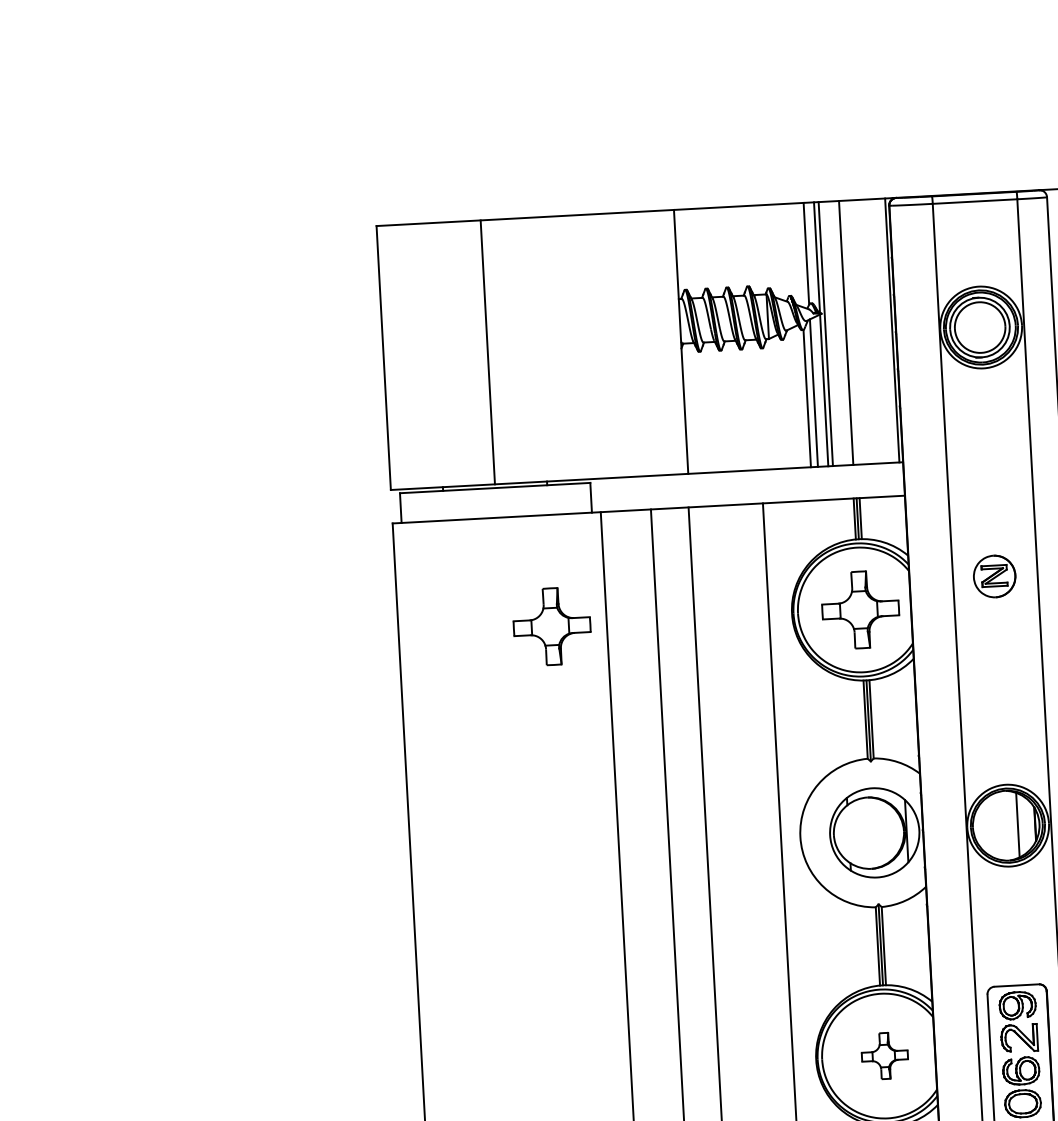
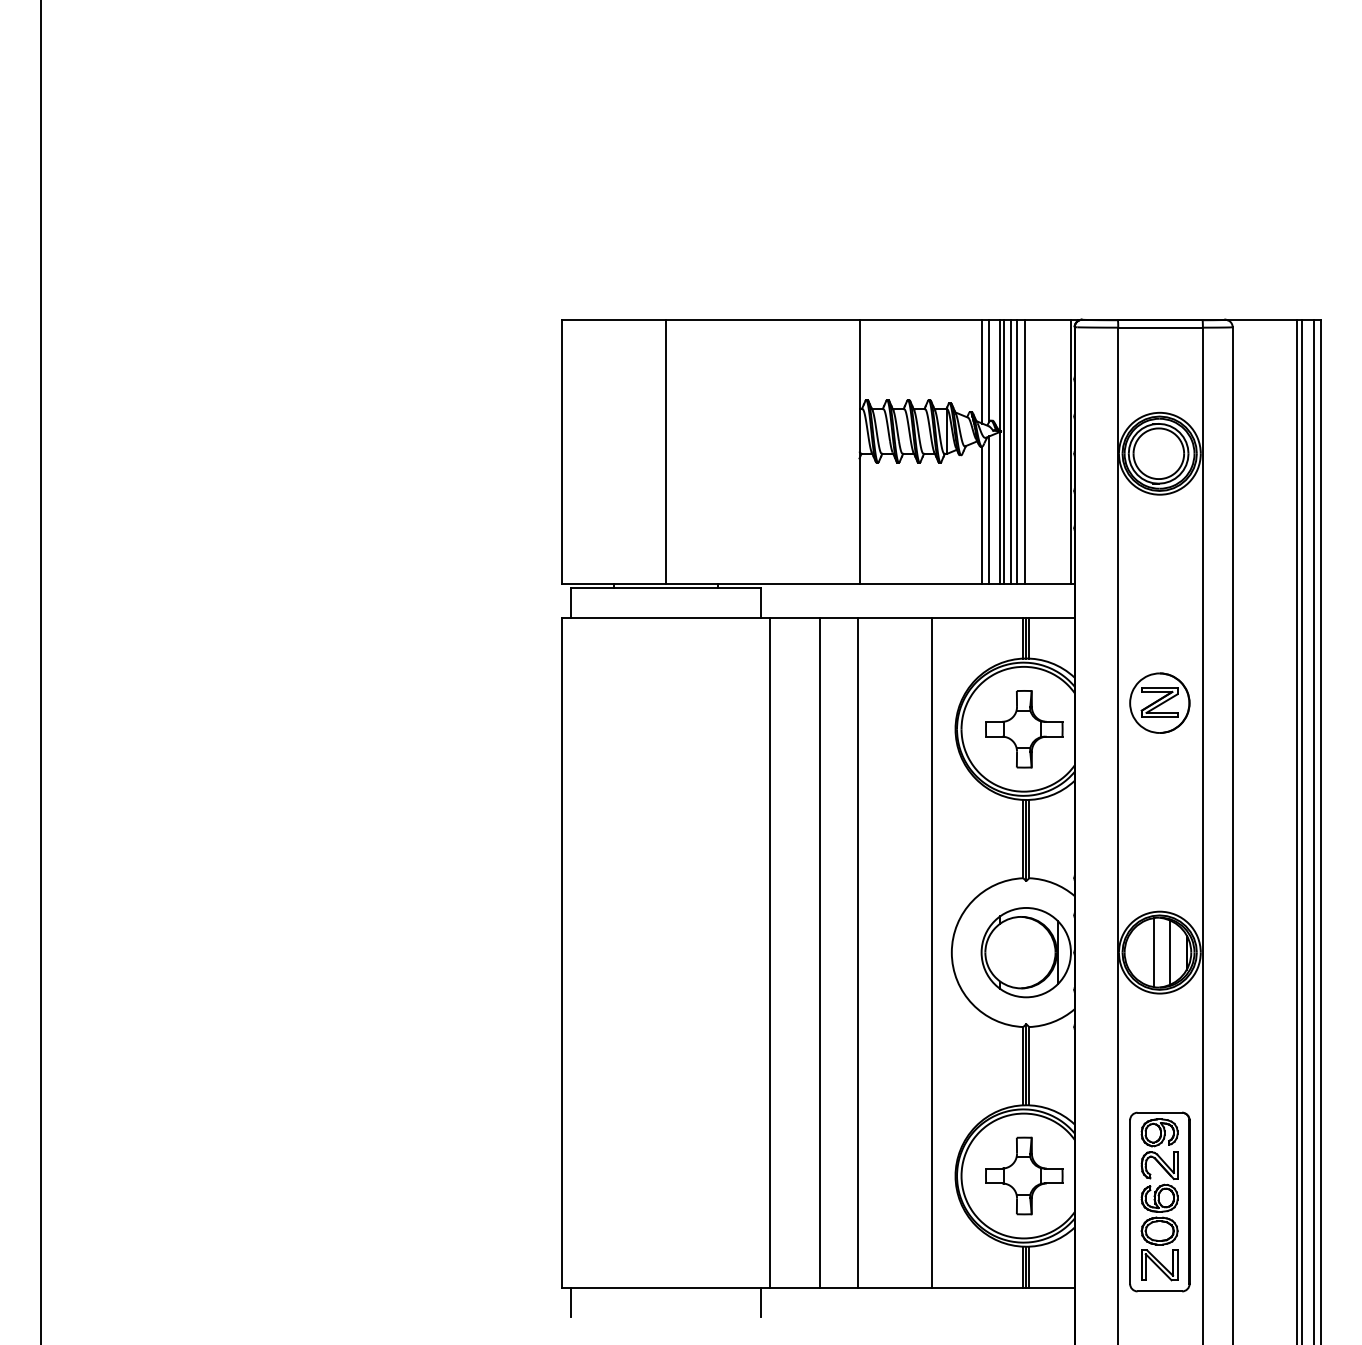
line: (799, 254) -> (982, 371), added
line: (838, 332) -> (1017, 451), added
line: (832, 333) -> (1011, 451), added
part: (994, 575) -> (1159, 702), size x1.43
part: (552, 626) -> (715, 729), removed
line: (1001, 825) -> (1153, 952), added
part: (885, 1055) -> (1024, 1175), size x1.67

